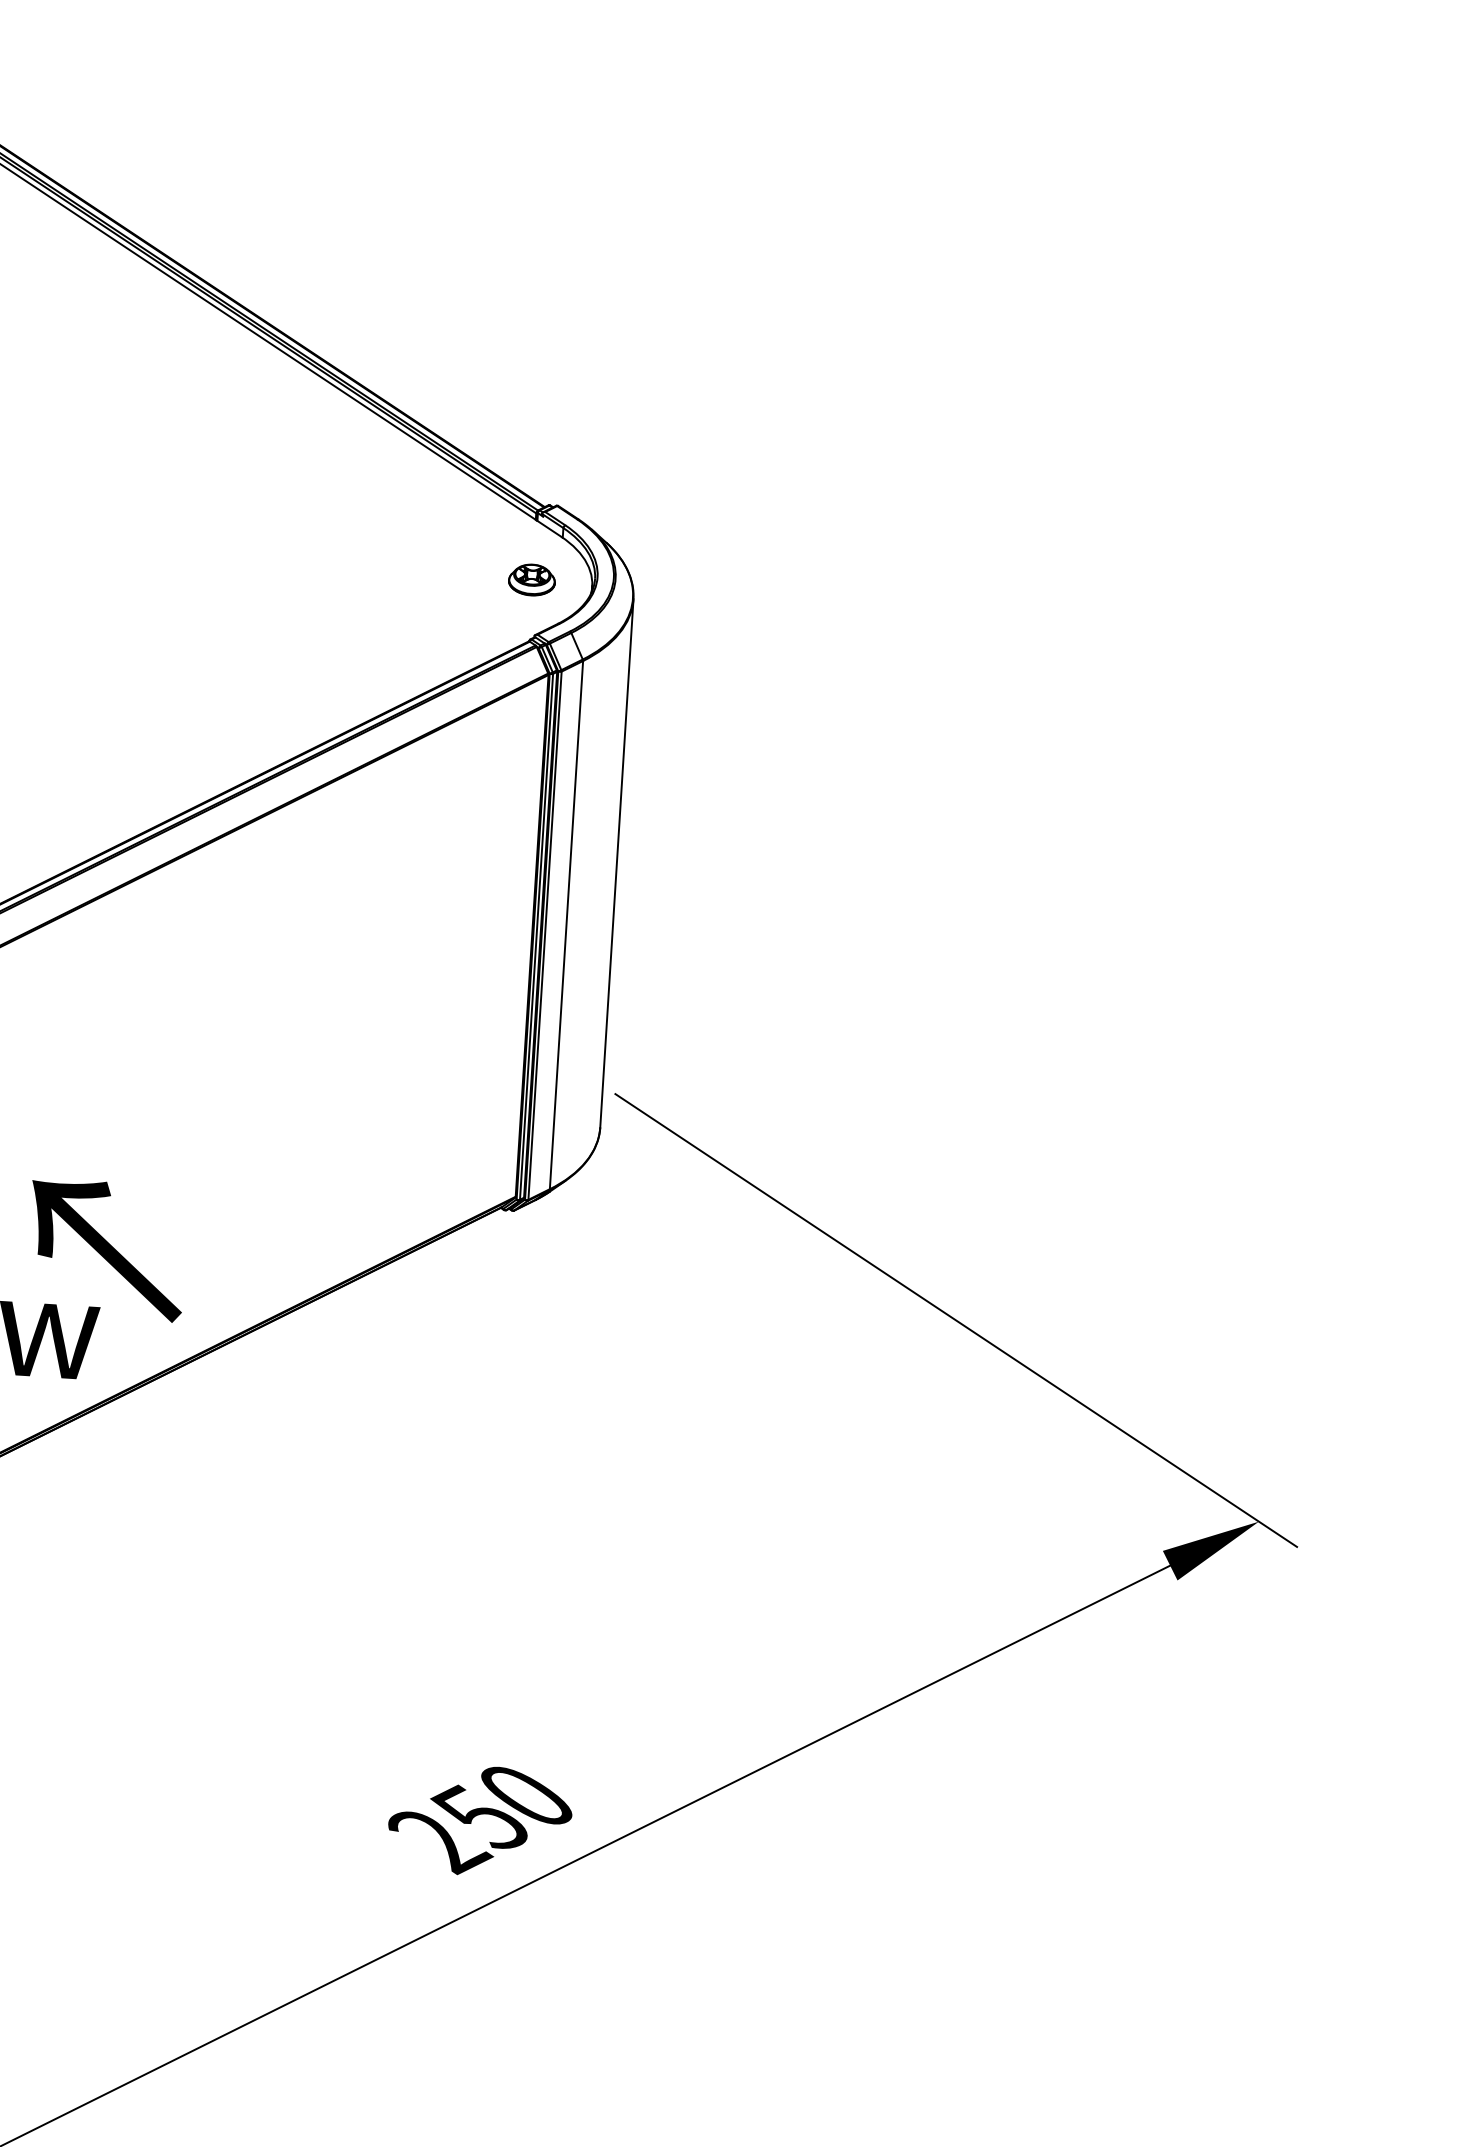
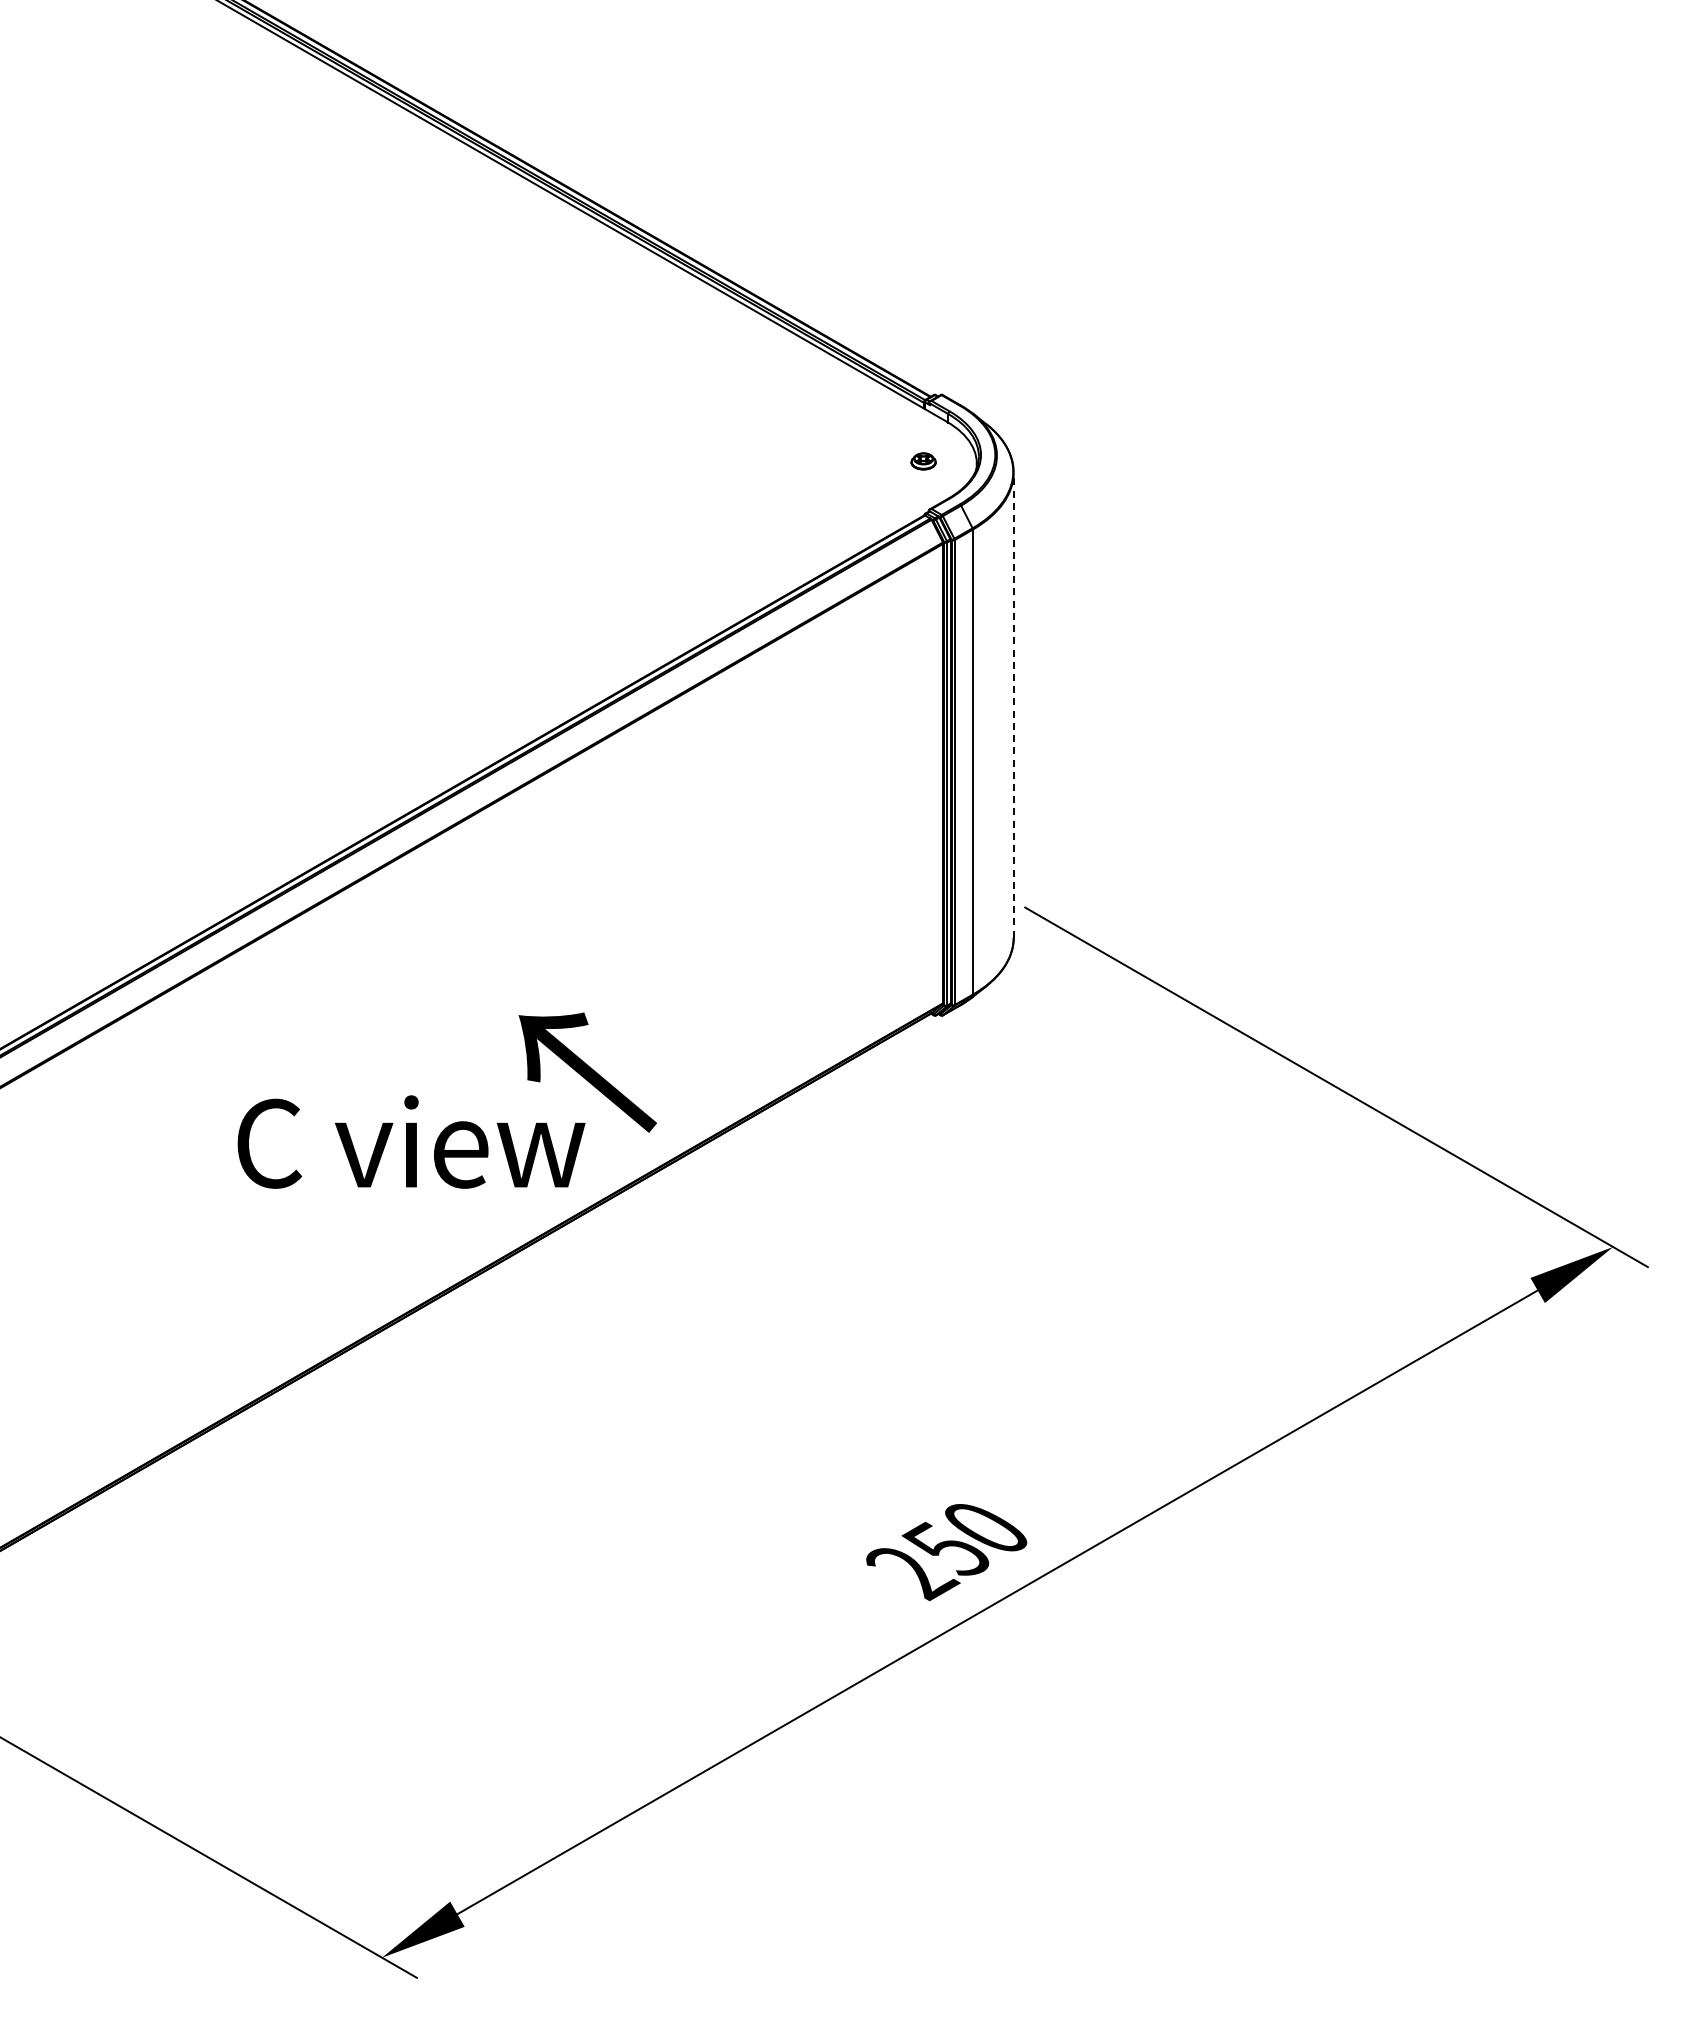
part: (531, 580) -> (923, 461), size x0.6
line: (616, 863) -> (1013, 705), solid -> dashed

